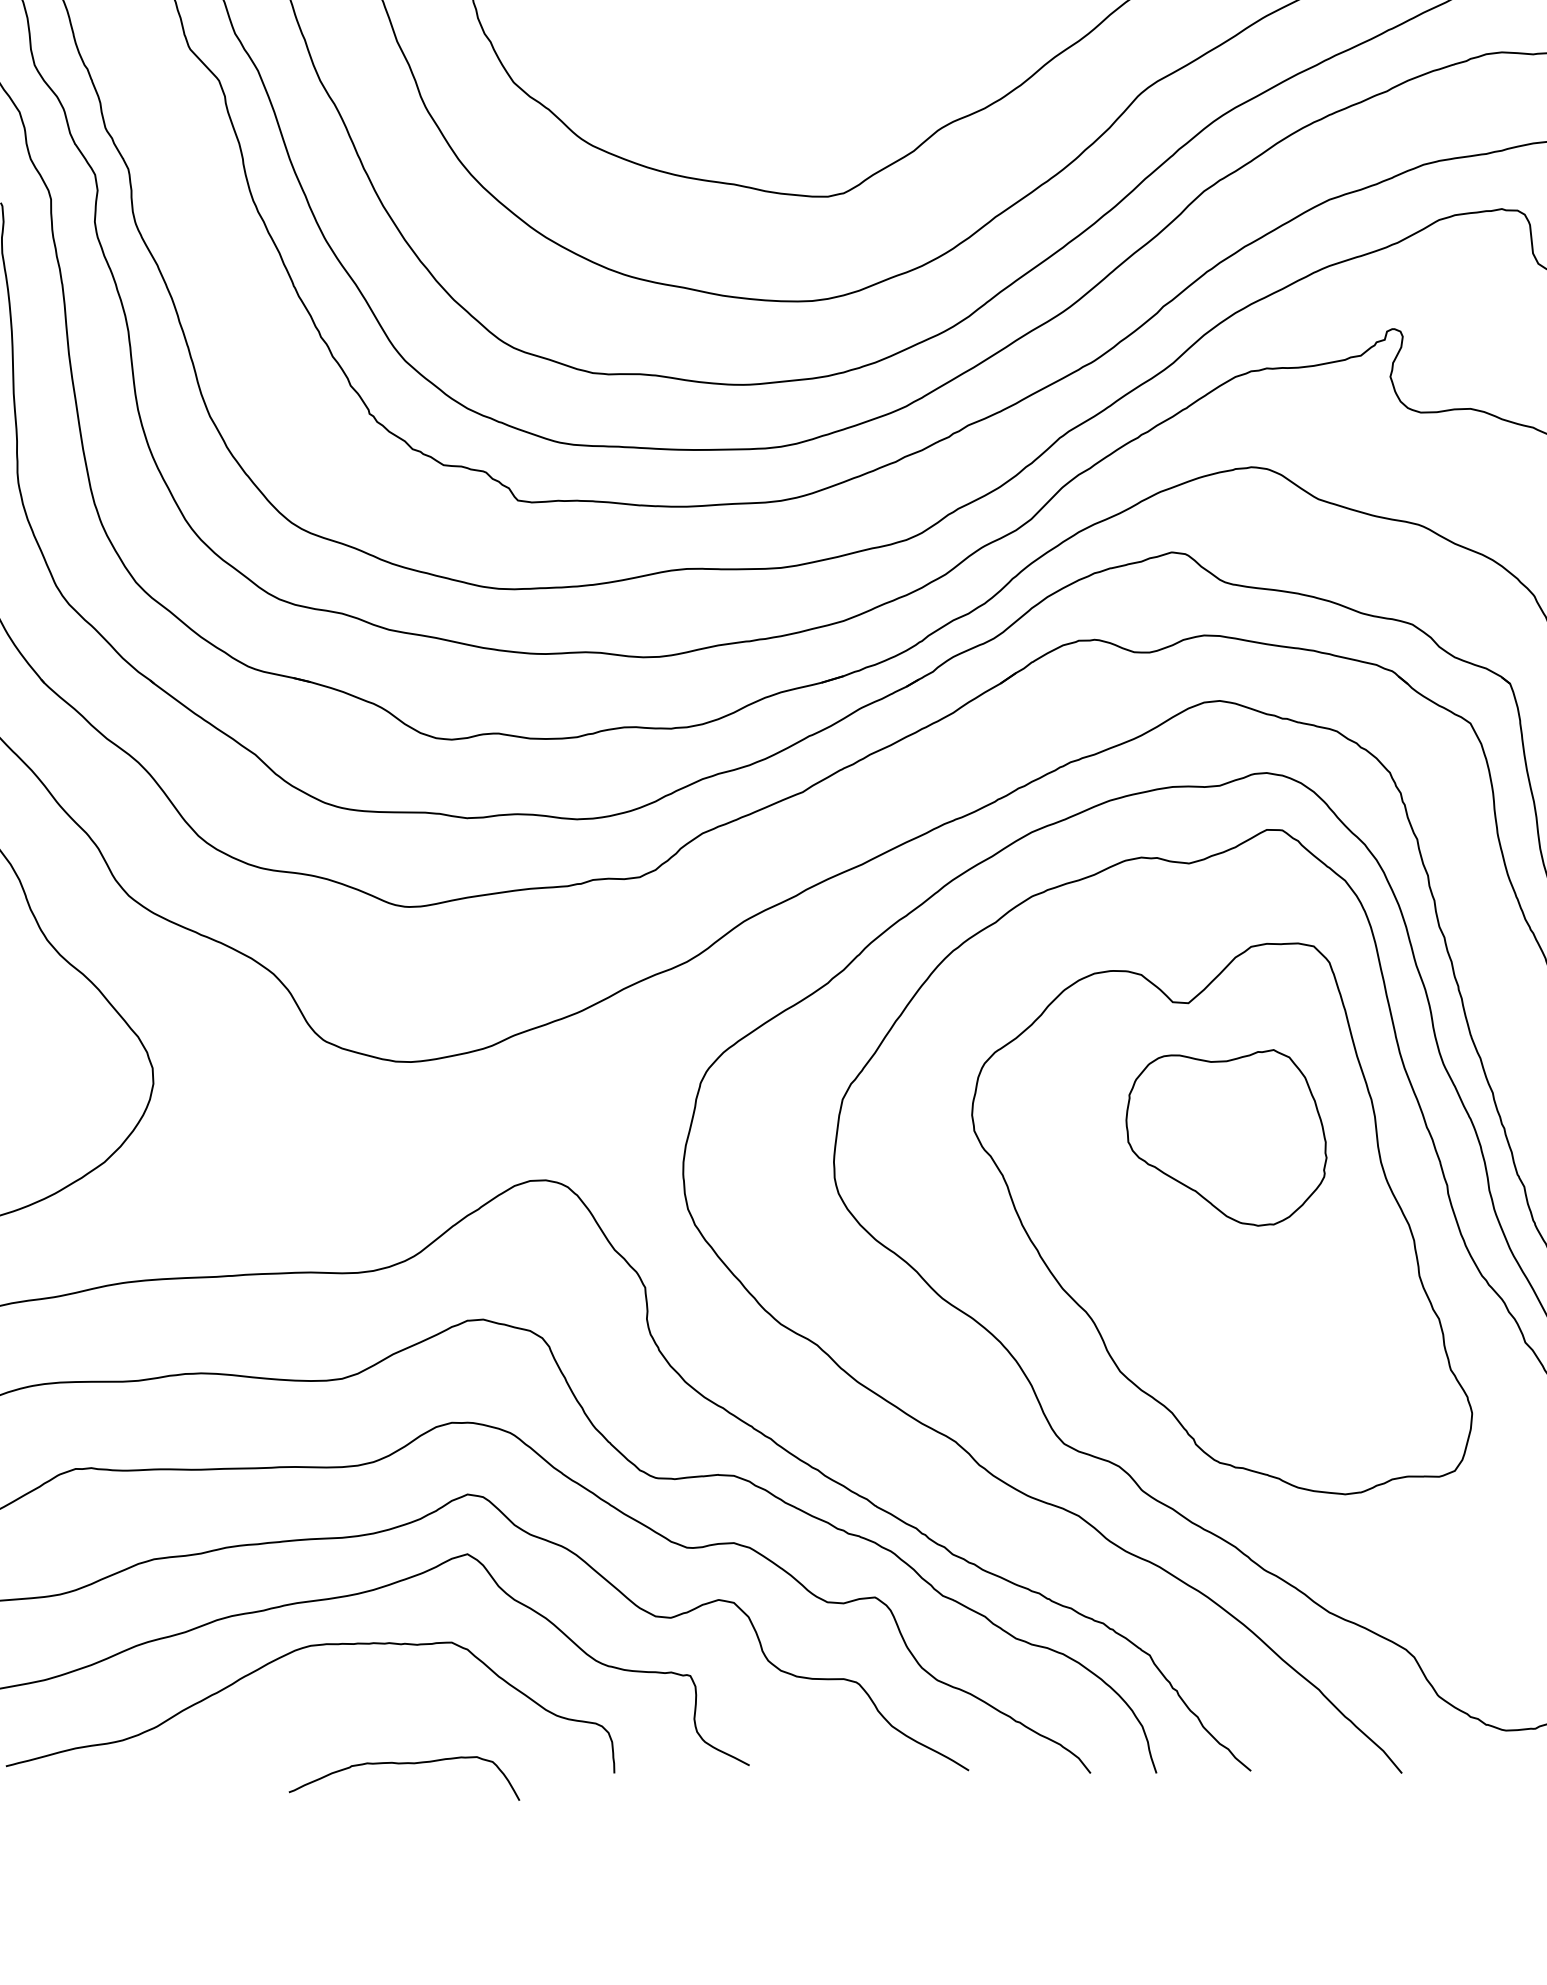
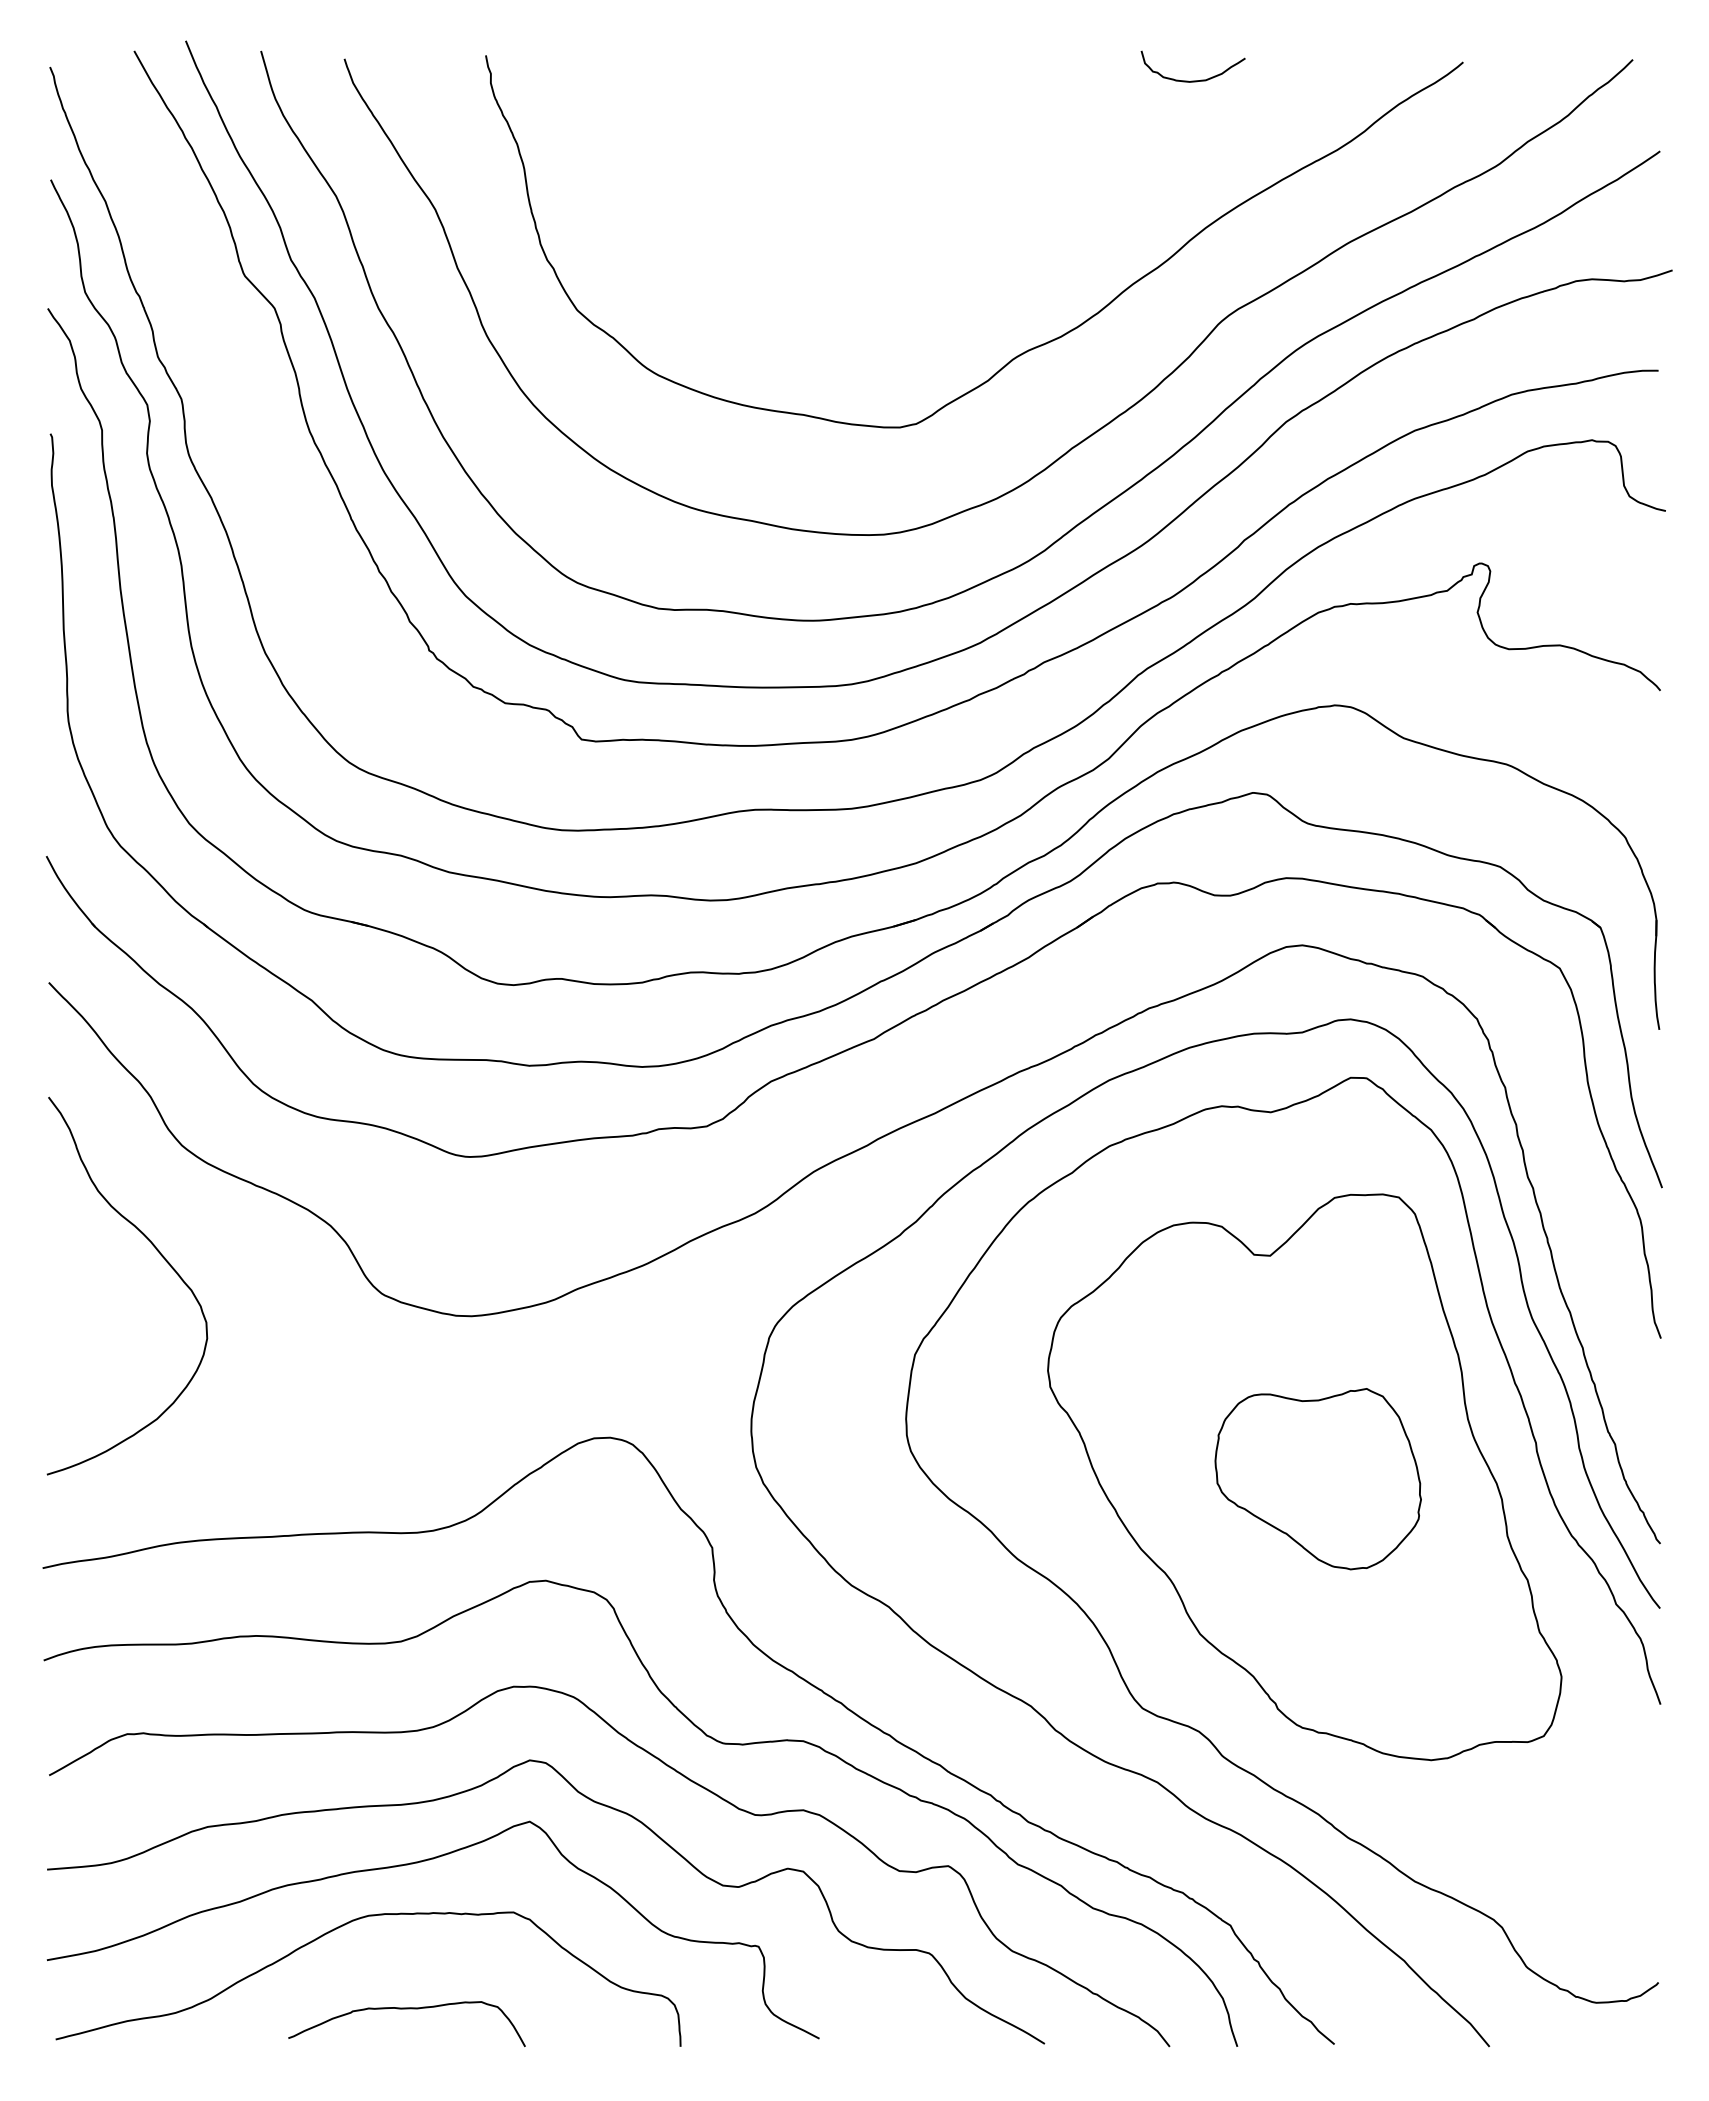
part: (1225, 1138) -> (1317, 1479), moved
curve: (403, 1764) -> (406, 2009), moved

